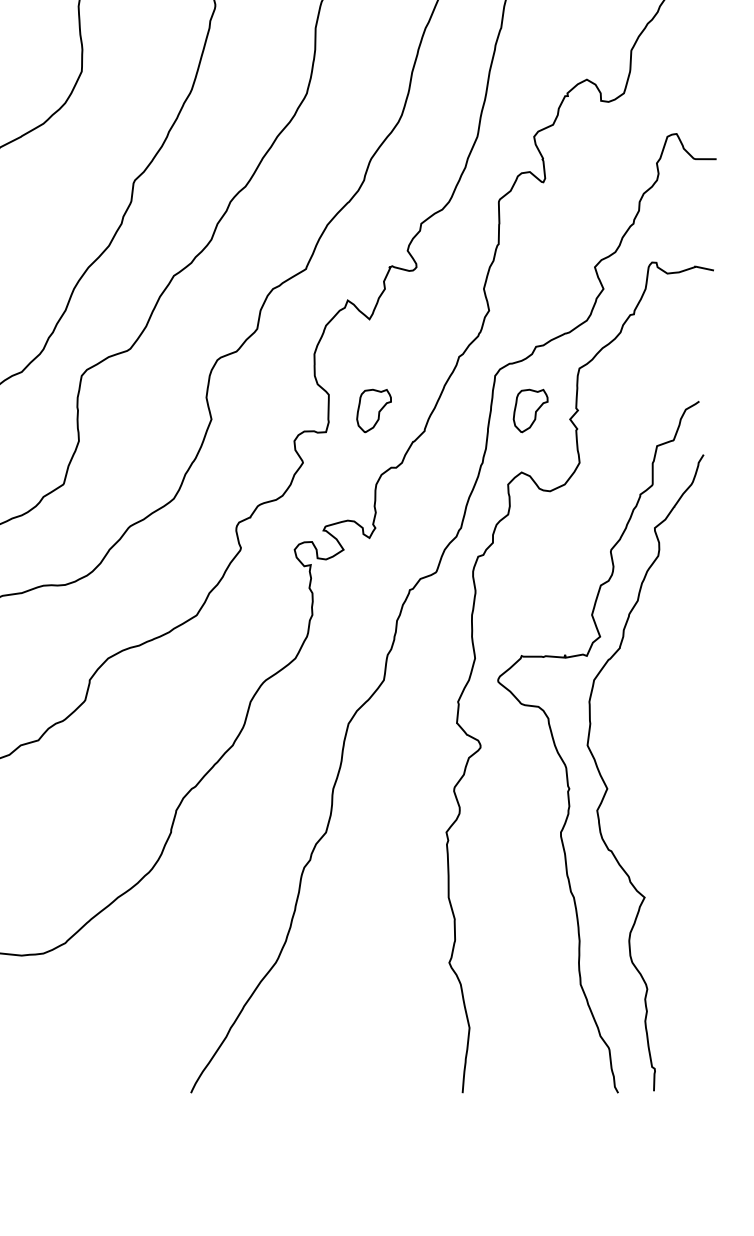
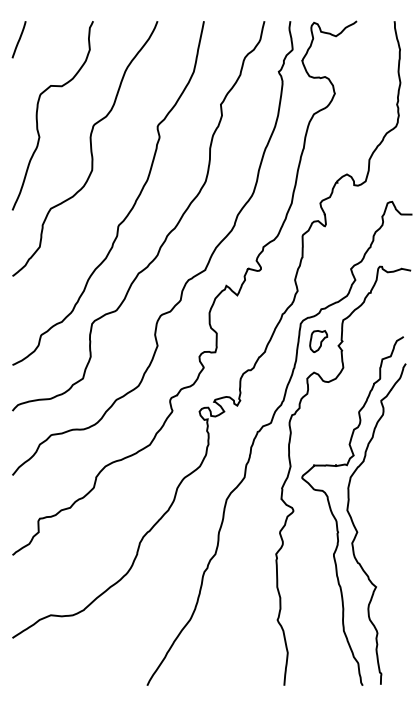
part: (373, 410) -> (239, 341), removed

